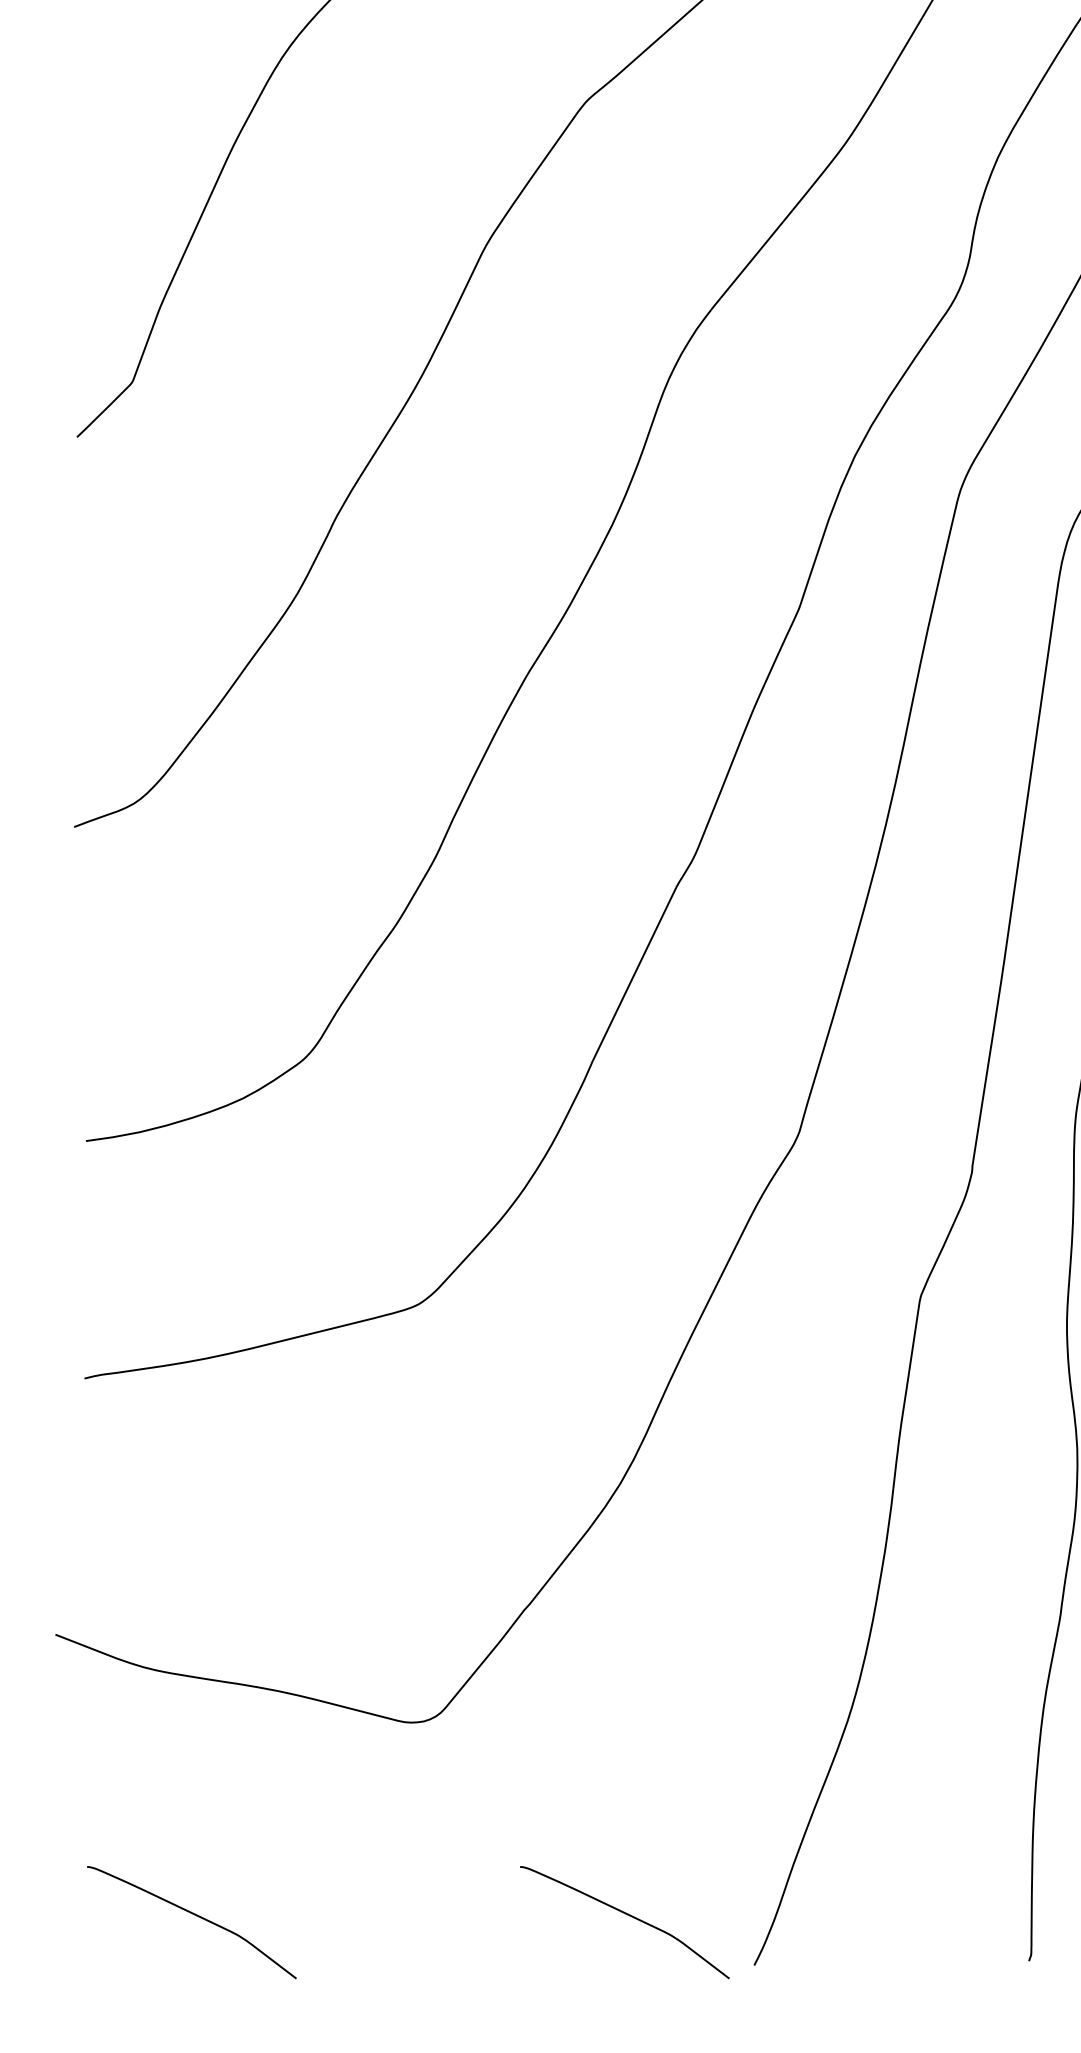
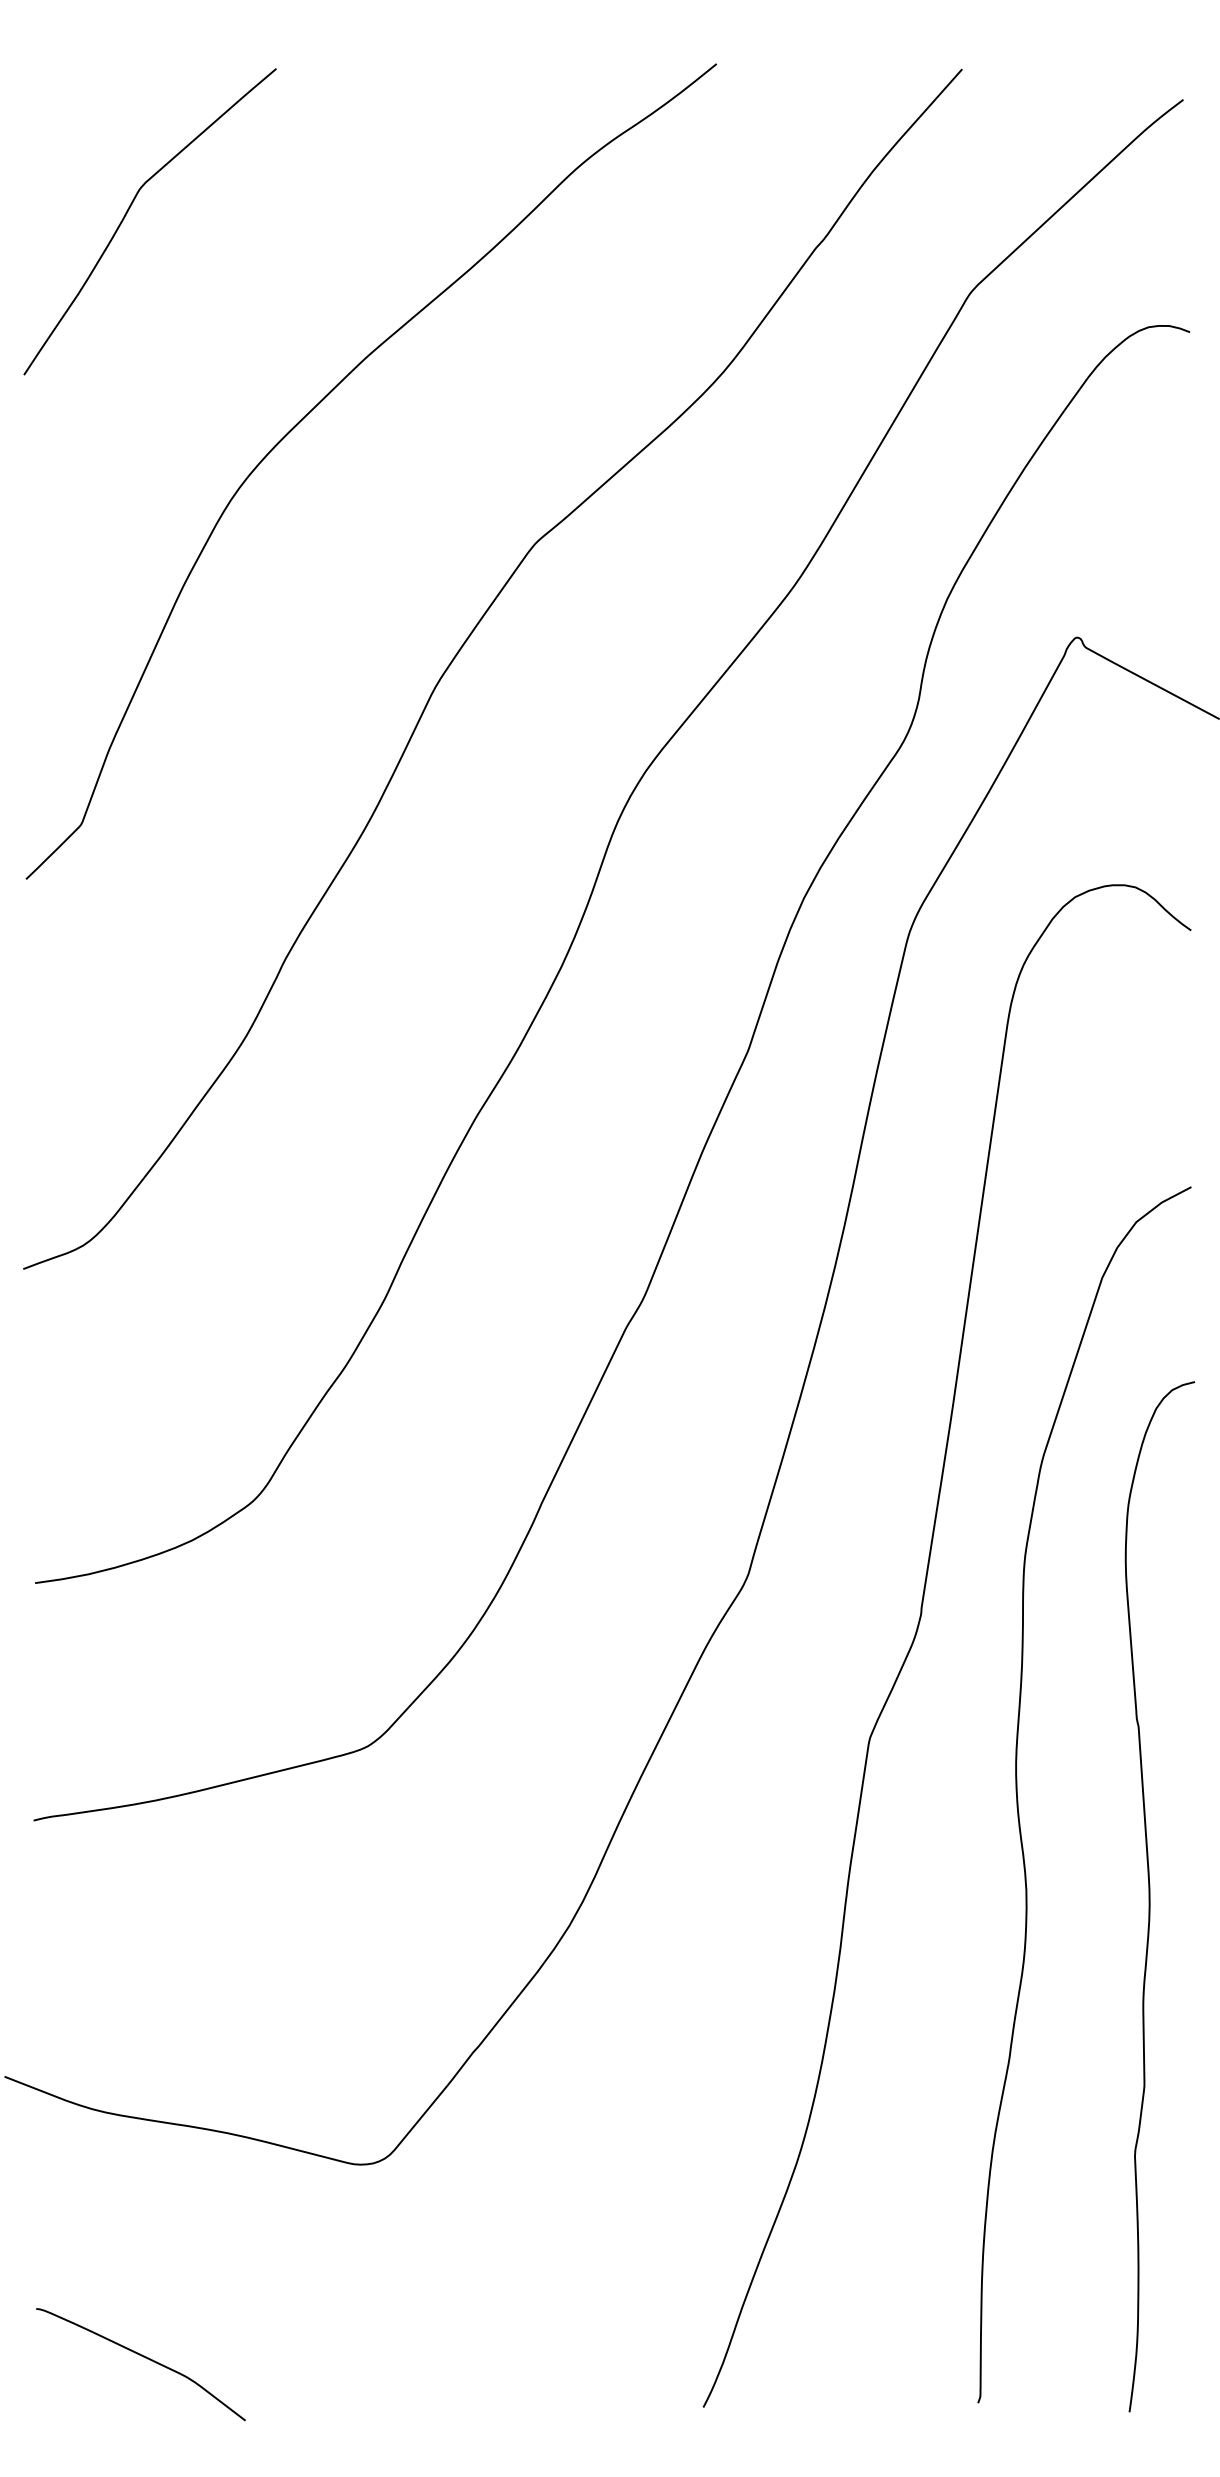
curve: (627, 1915) -> (576, 2357), removed

